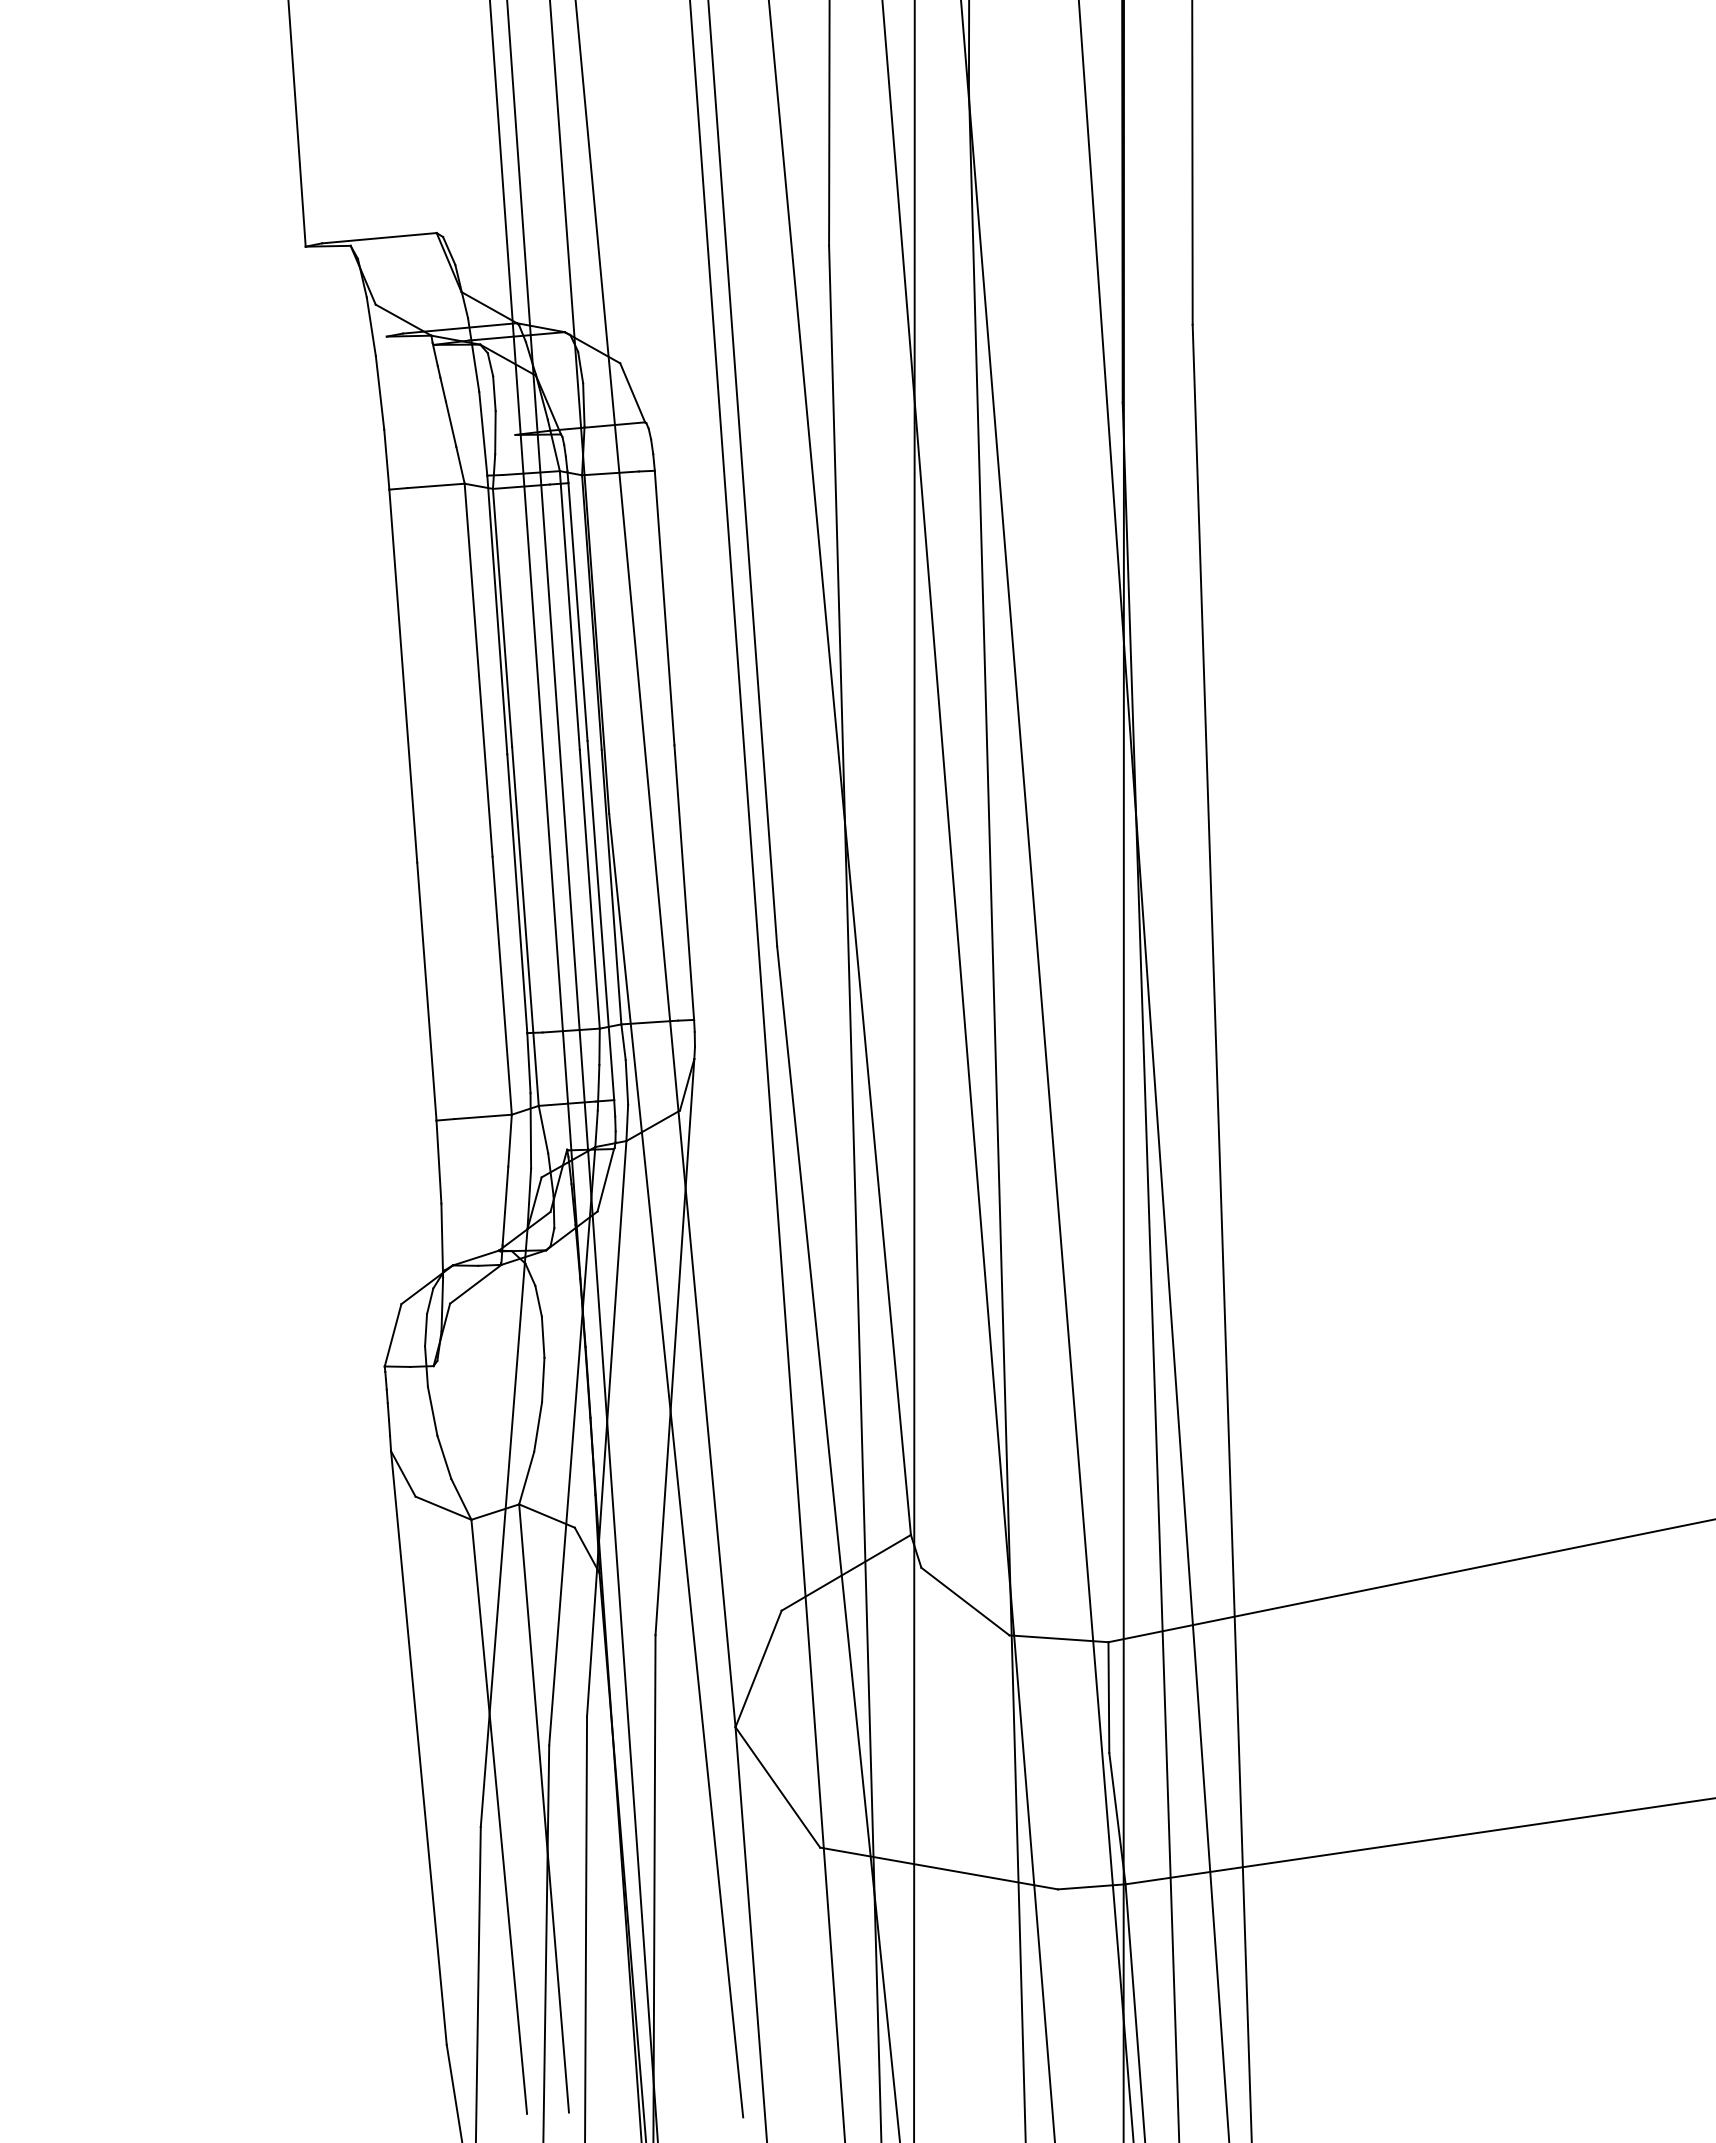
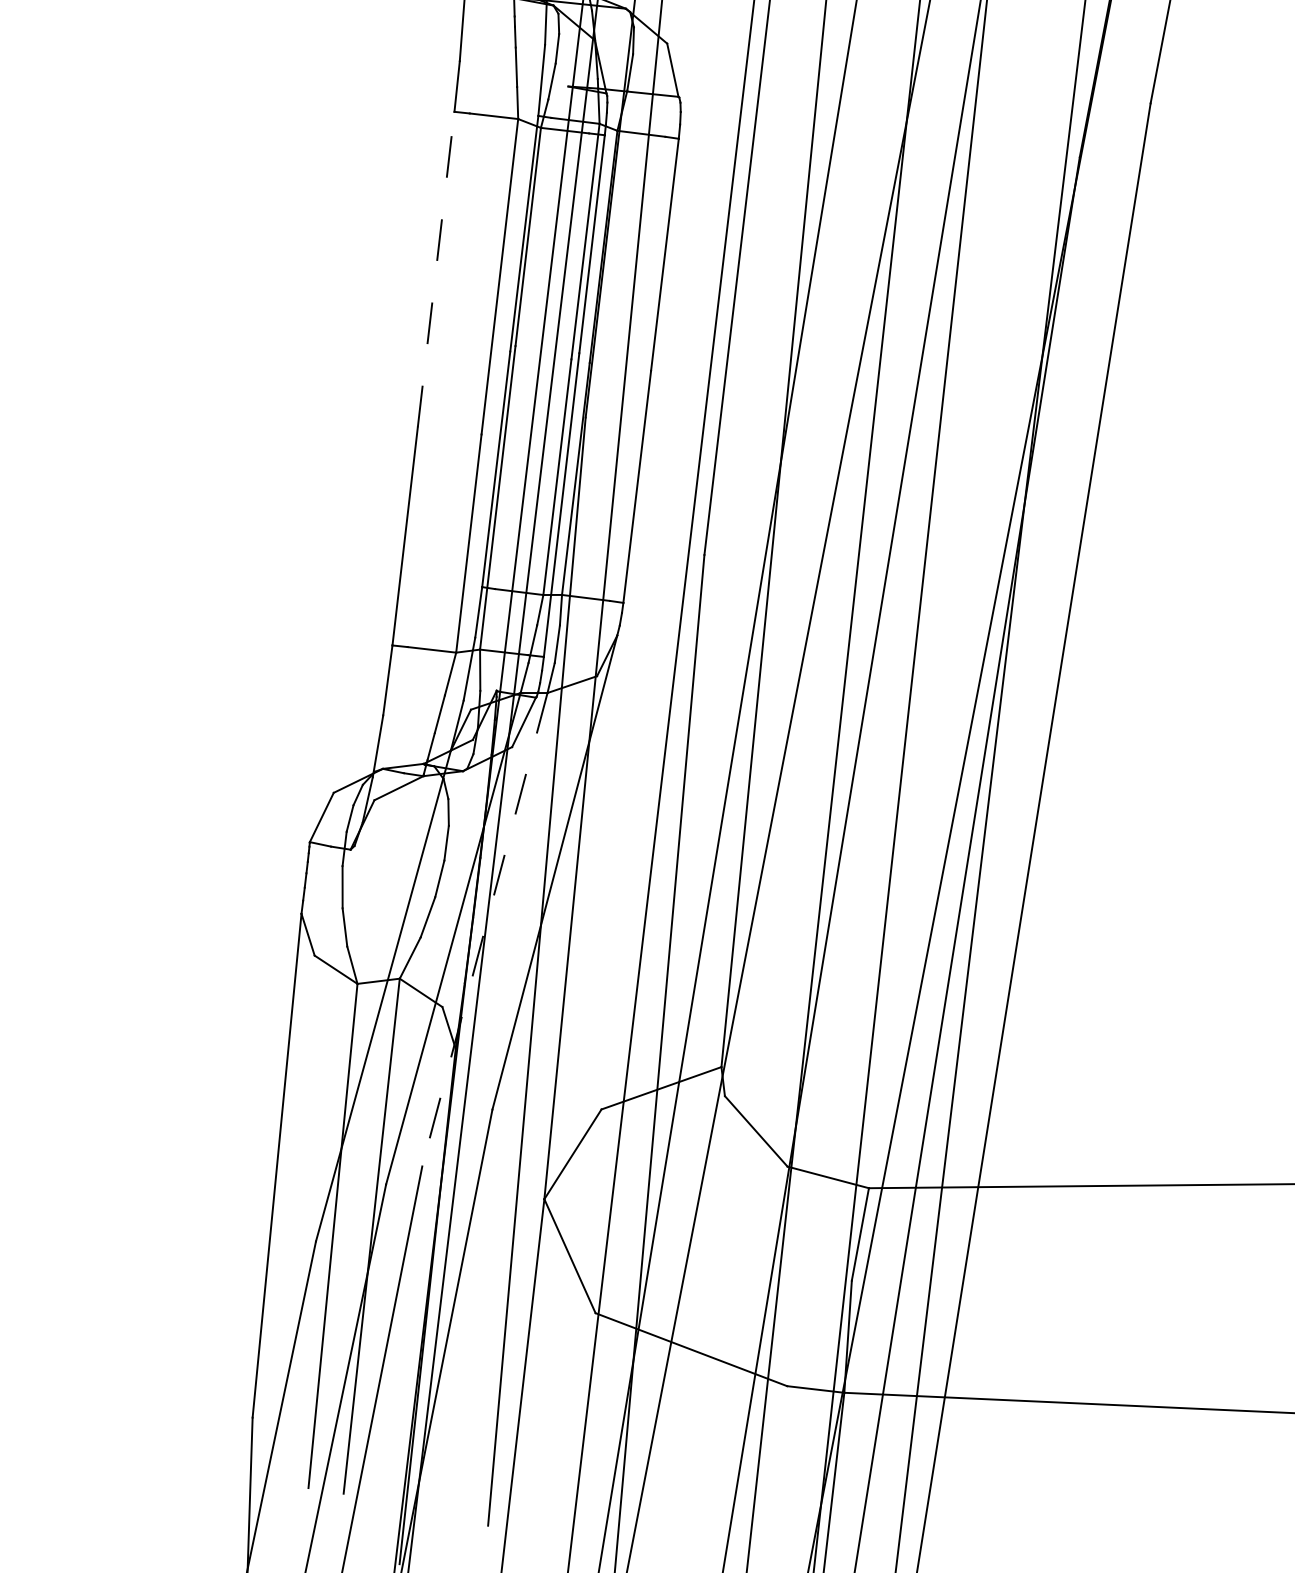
line: (403, 675) -> (436, 269), solid -> dashed
line: (606, 1429) -> (484, 930), solid -> dashed

